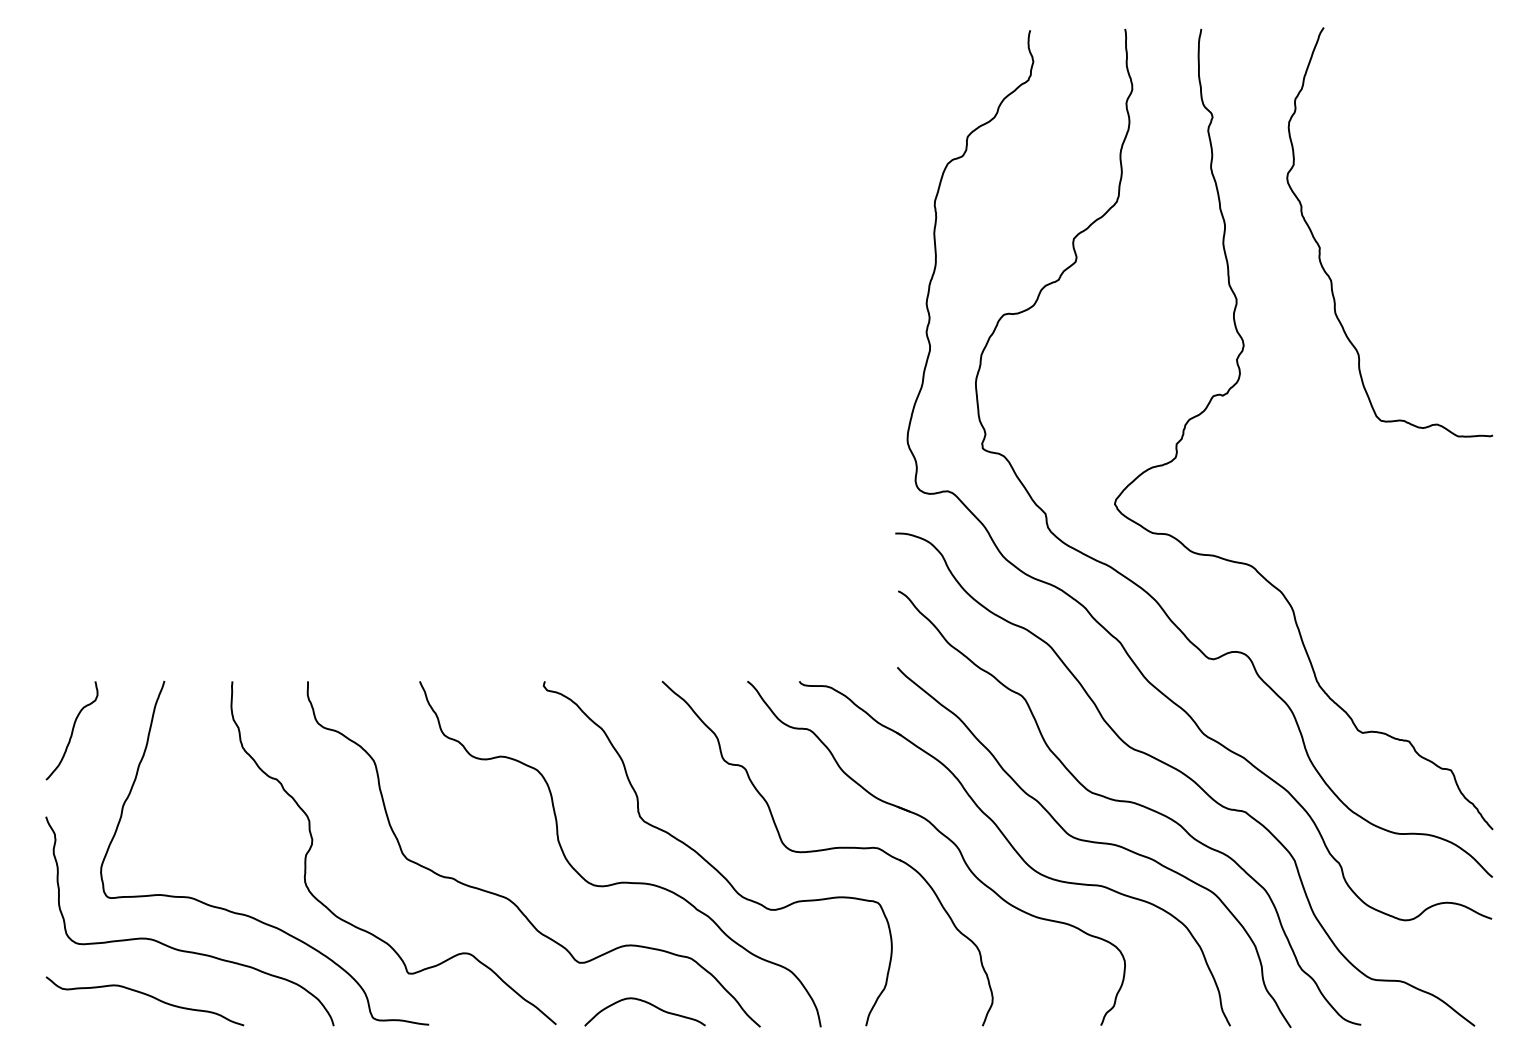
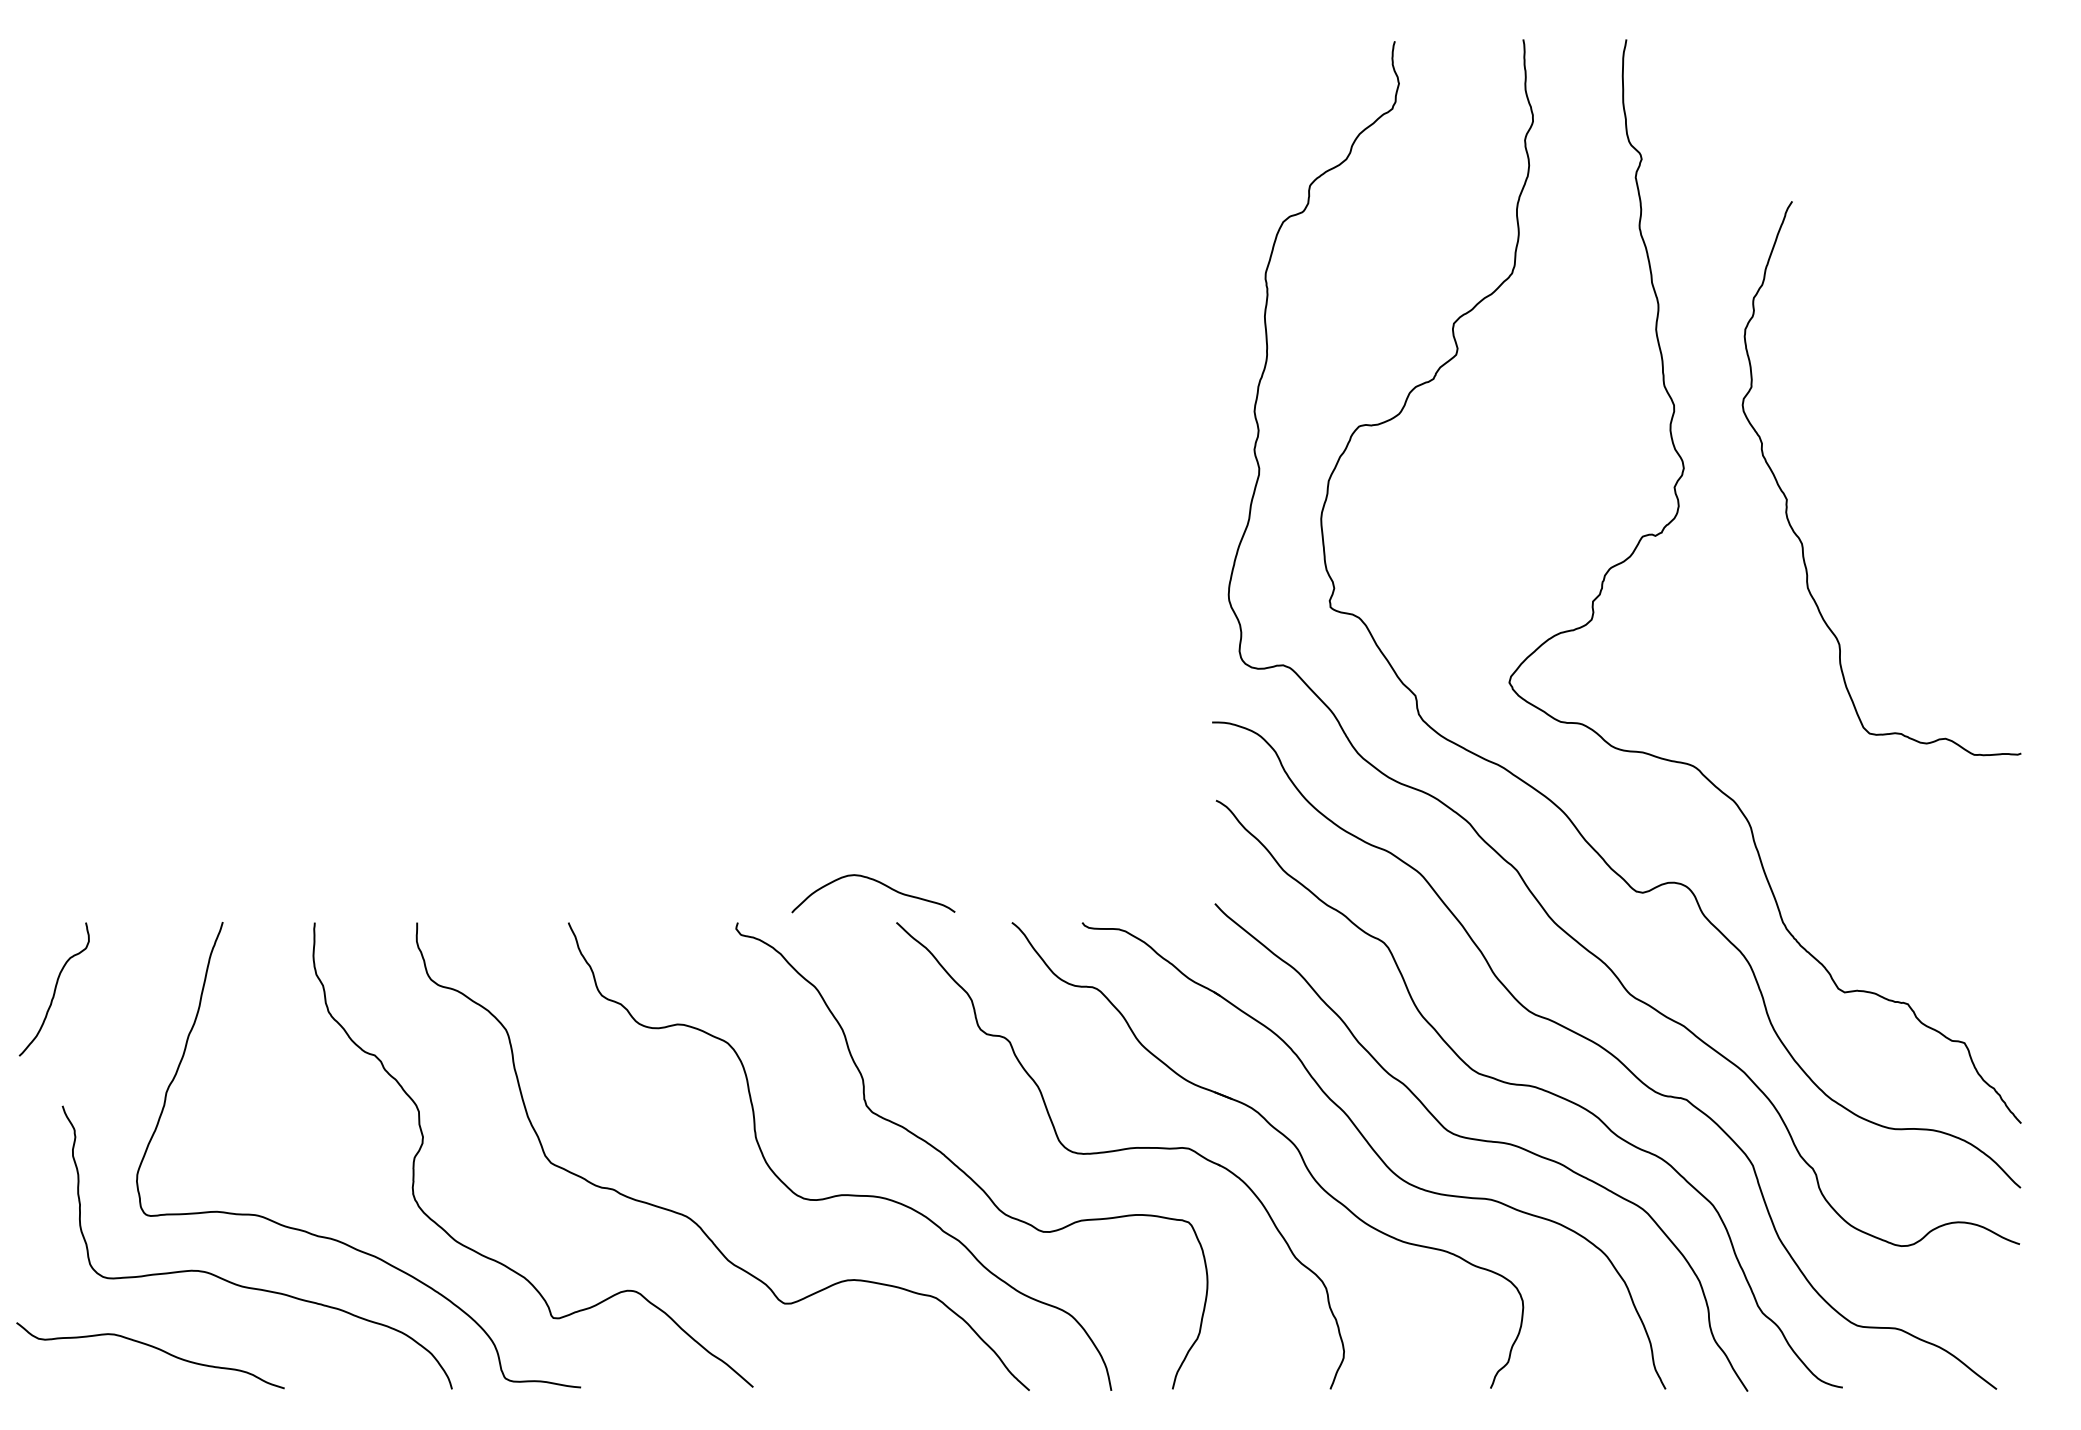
curve: (1320, 246) -> (1787, 497), moved
curve: (71, 730) -> (53, 989), moved
curve: (145, 995) -> (151, 1347), moved
curve: (646, 1003) -> (875, 882), moved

